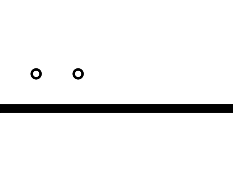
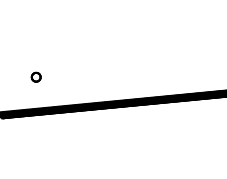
part: (77, 73) -> (77, 72), removed

